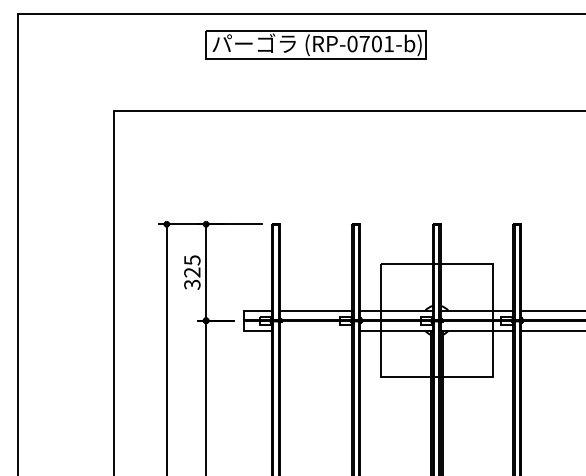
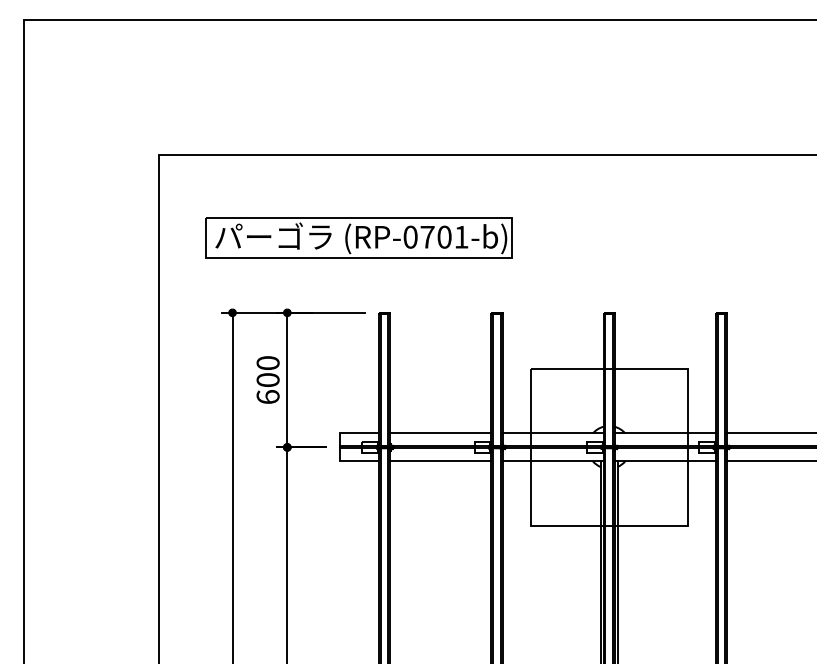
part: (315, 44) -> (358, 237), moved
text: (192, 272) -> (268, 380), 325 -> 600
line: (316, 330) -> (441, 461), added

